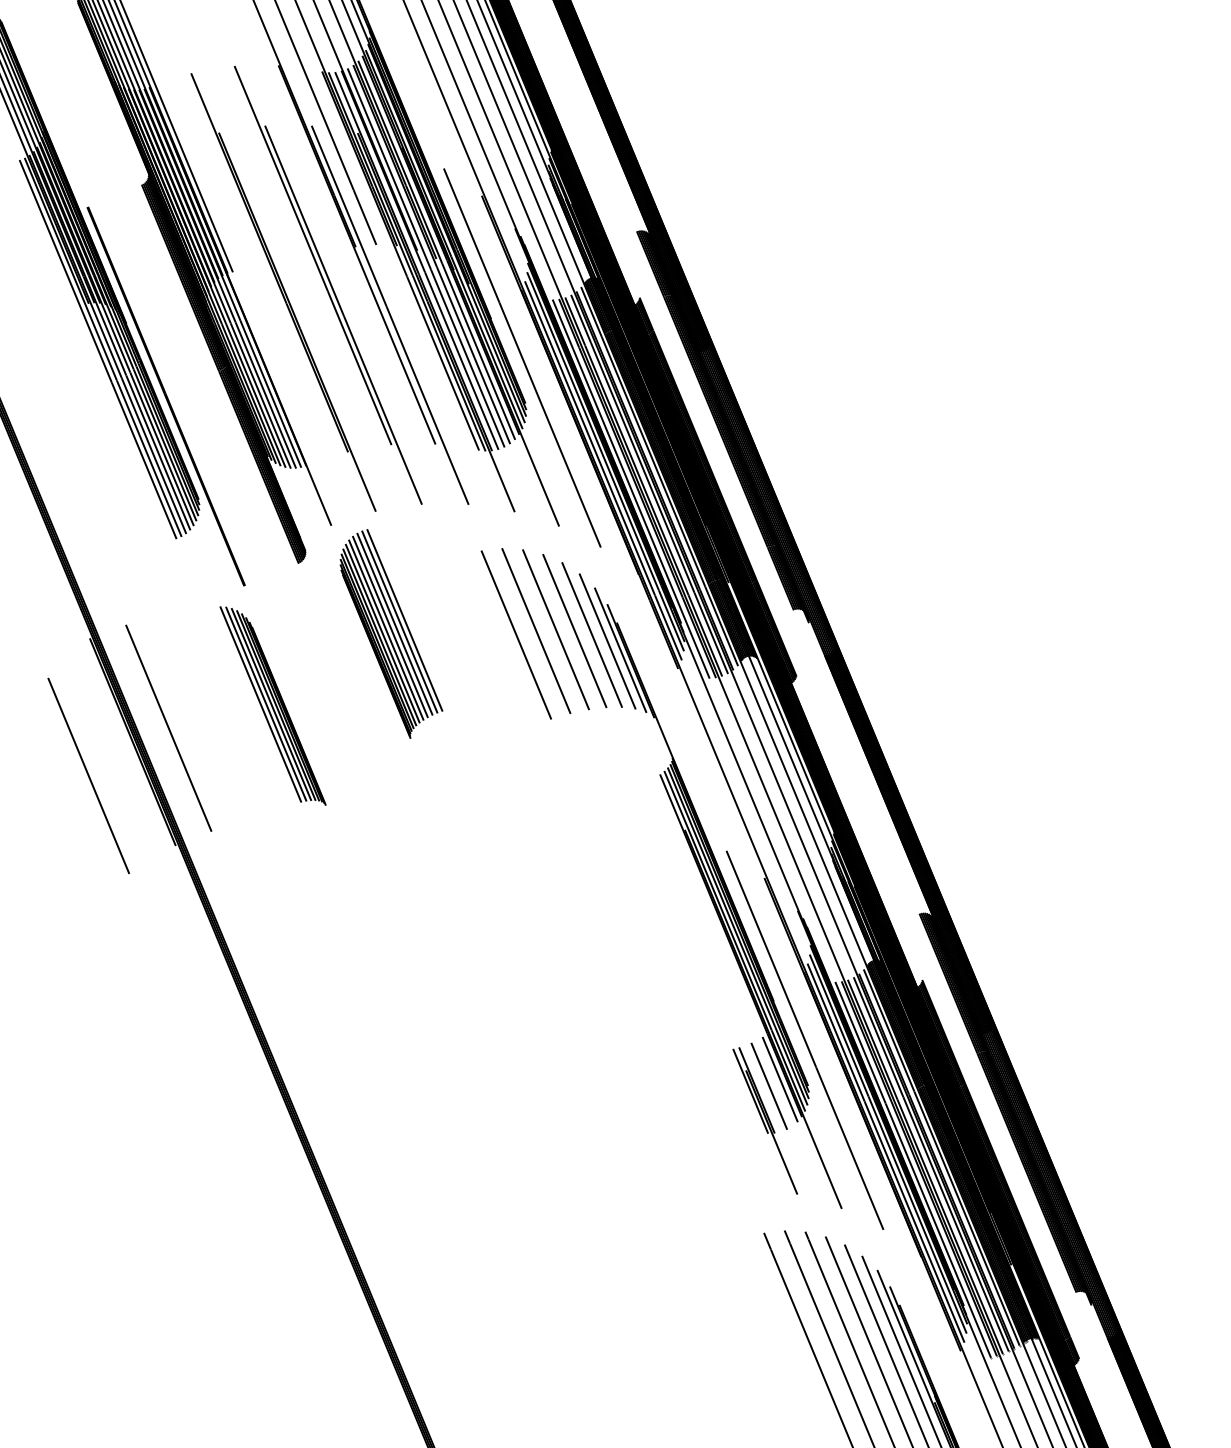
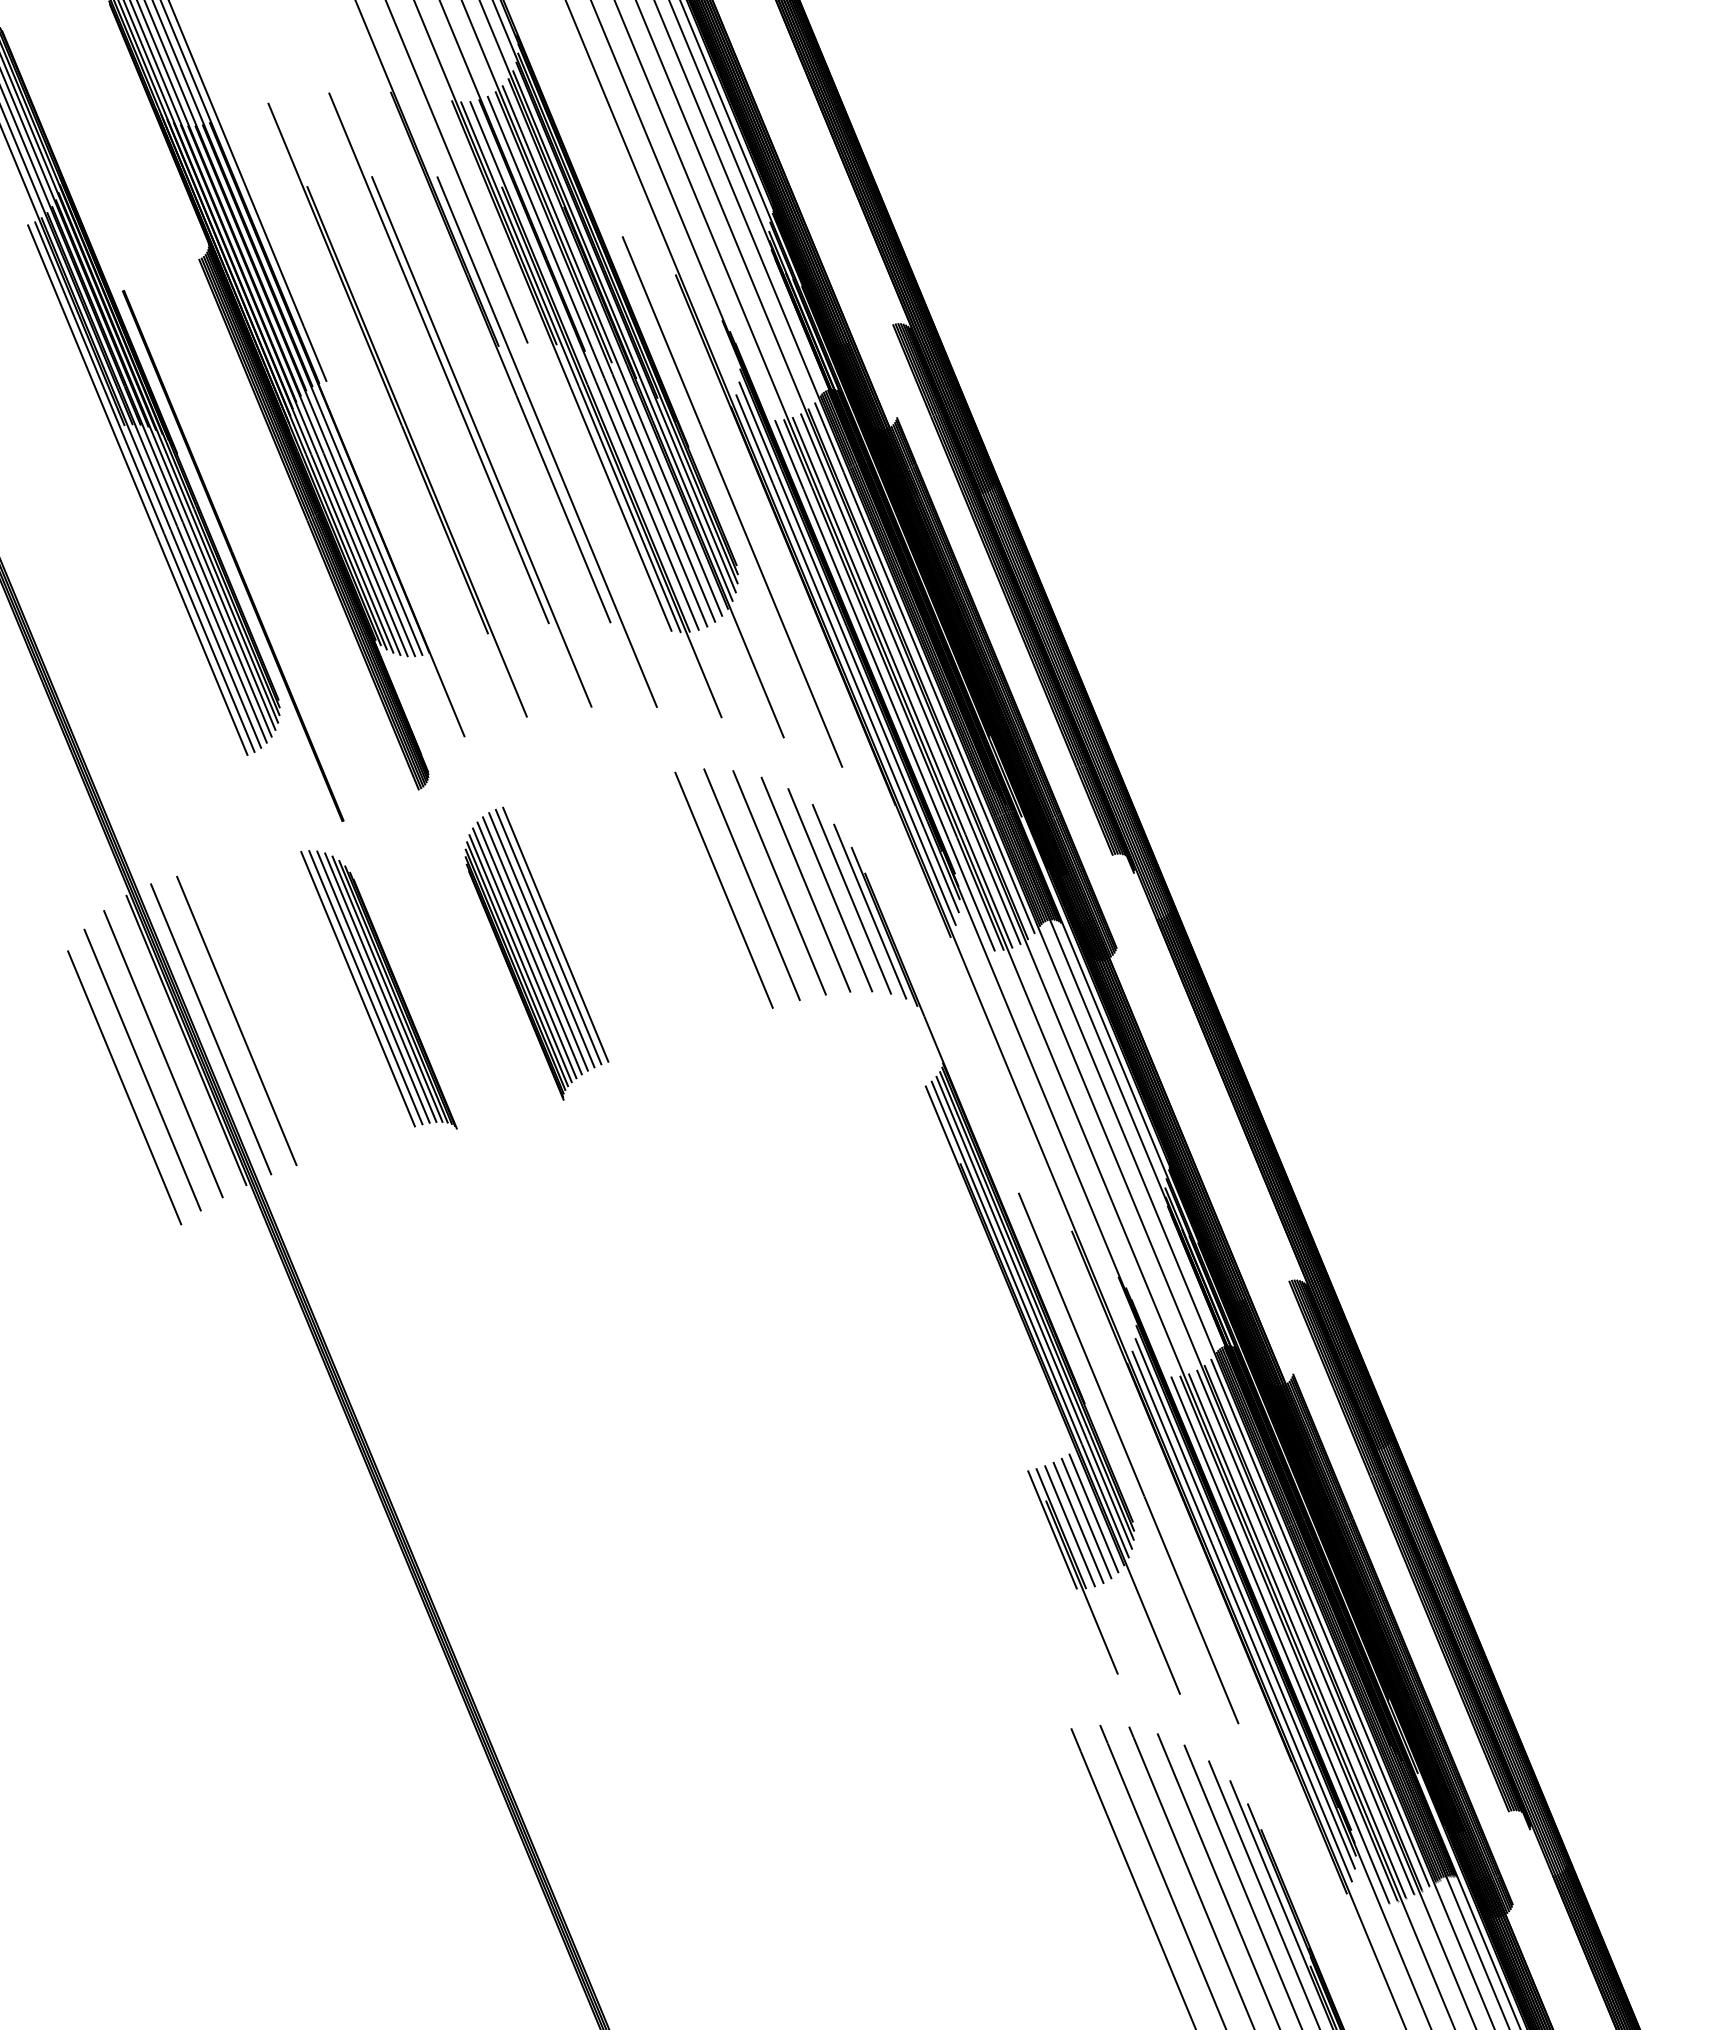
part: (391, 633) -> (536, 953), moved
line: (254, 705) -> (357, 989), added
line: (150, 734) -> (210, 1029), added
line: (116, 752) -> (163, 1054), added
line: (101, 762) -> (142, 1069), added
line: (774, 1083) -> (1086, 1518), added
line: (762, 1088) -> (1069, 1526), added

